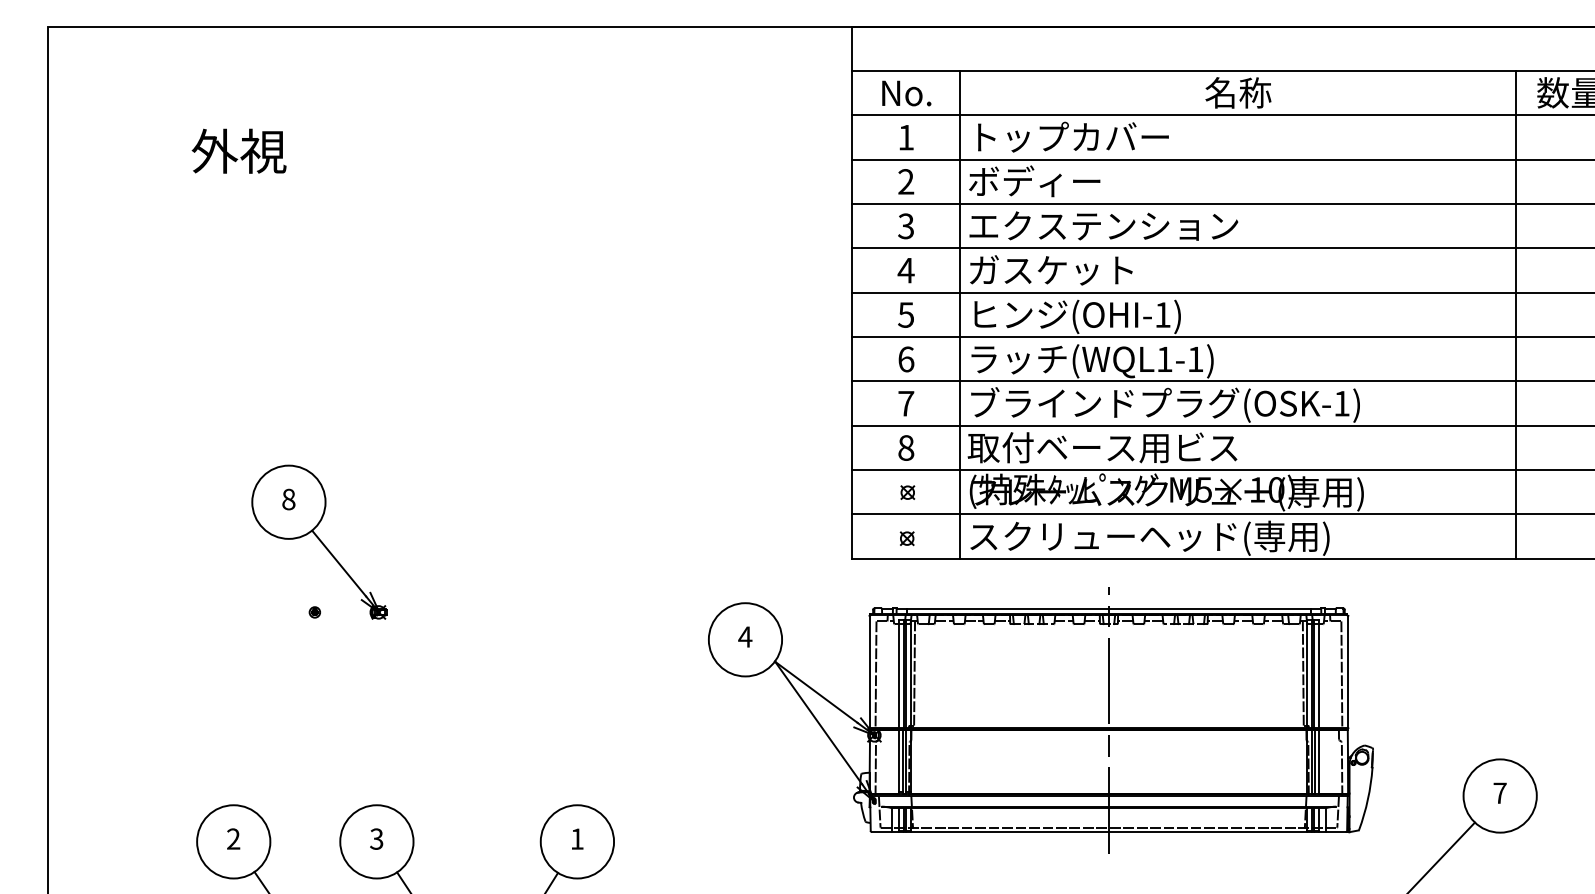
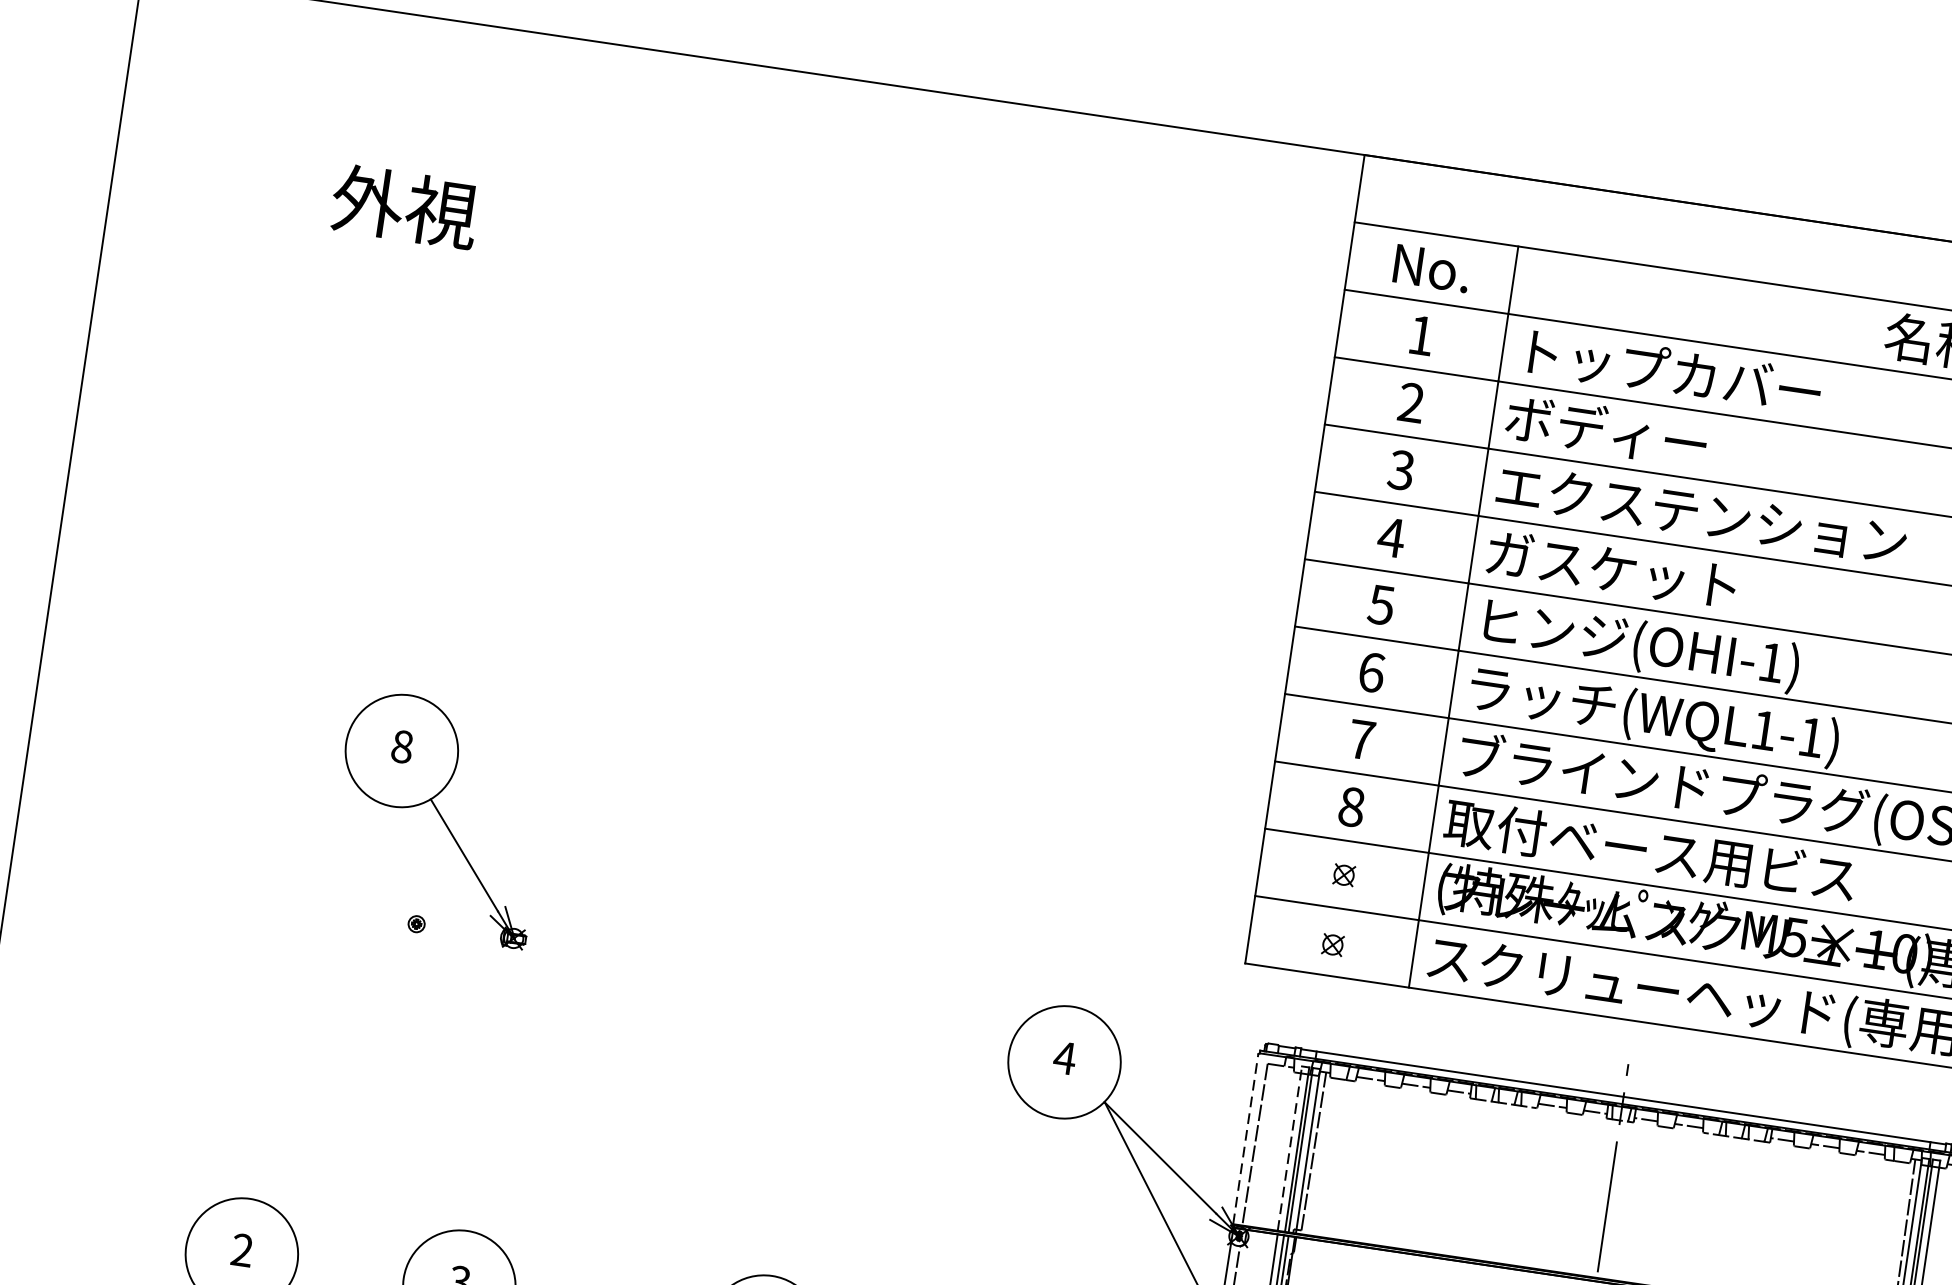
line: (869, 671) -> (1245, 1138), solid -> dashed
line: (898, 673) -> (1289, 1147), solid -> dashed

